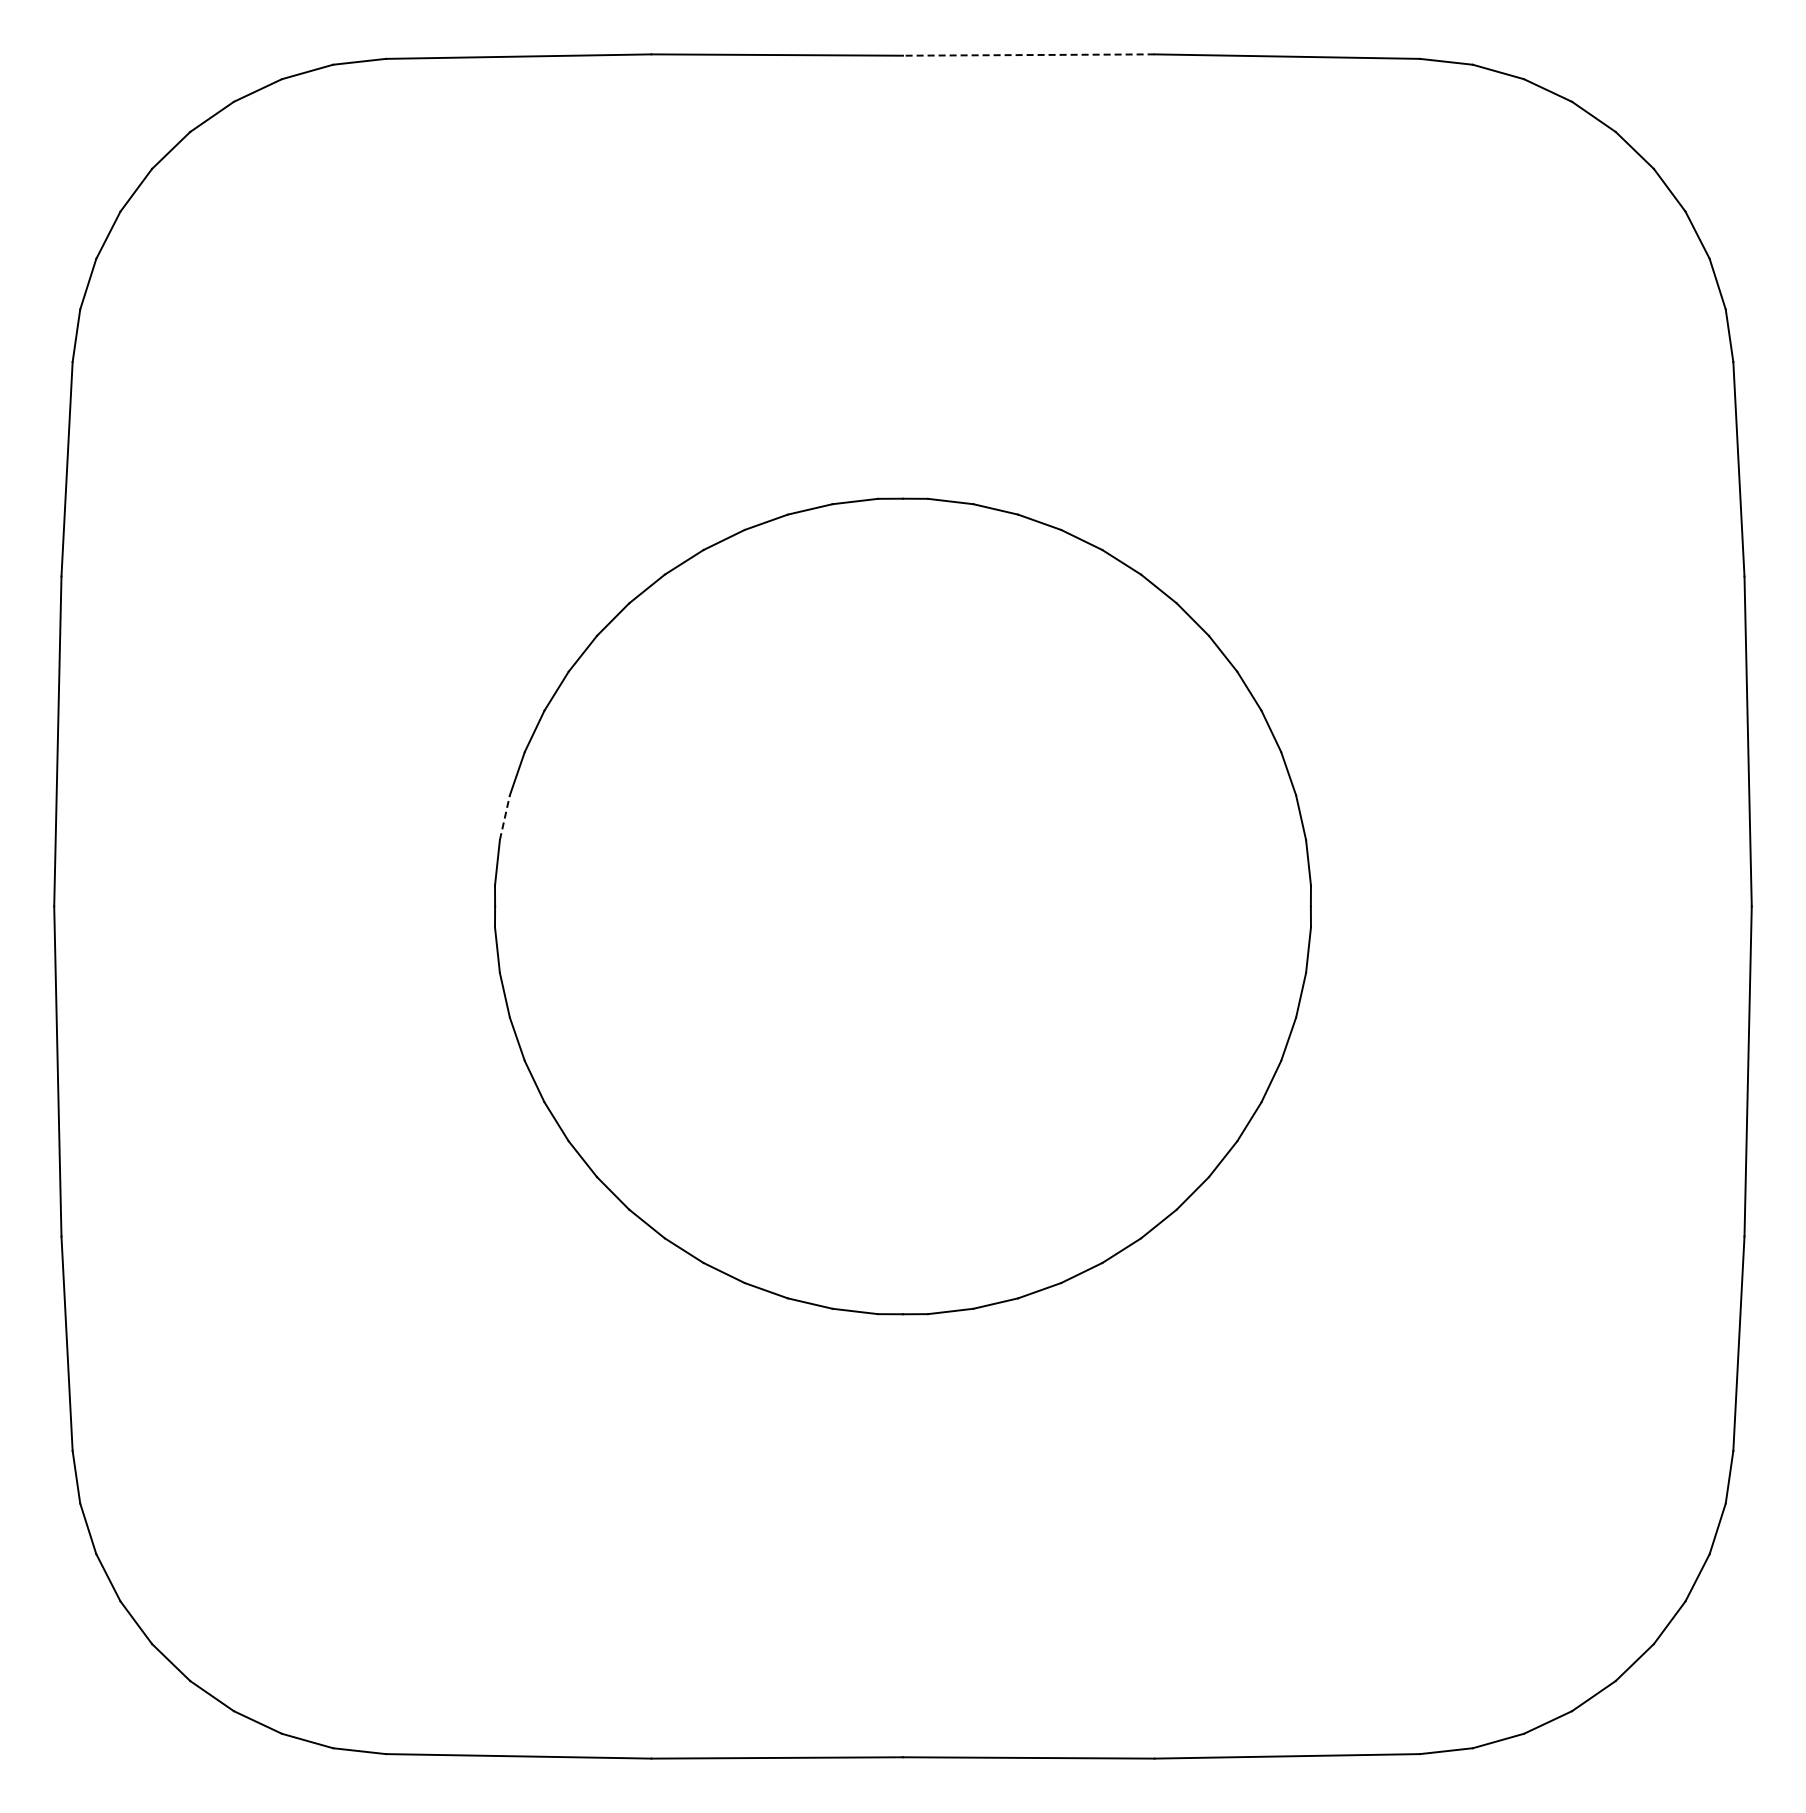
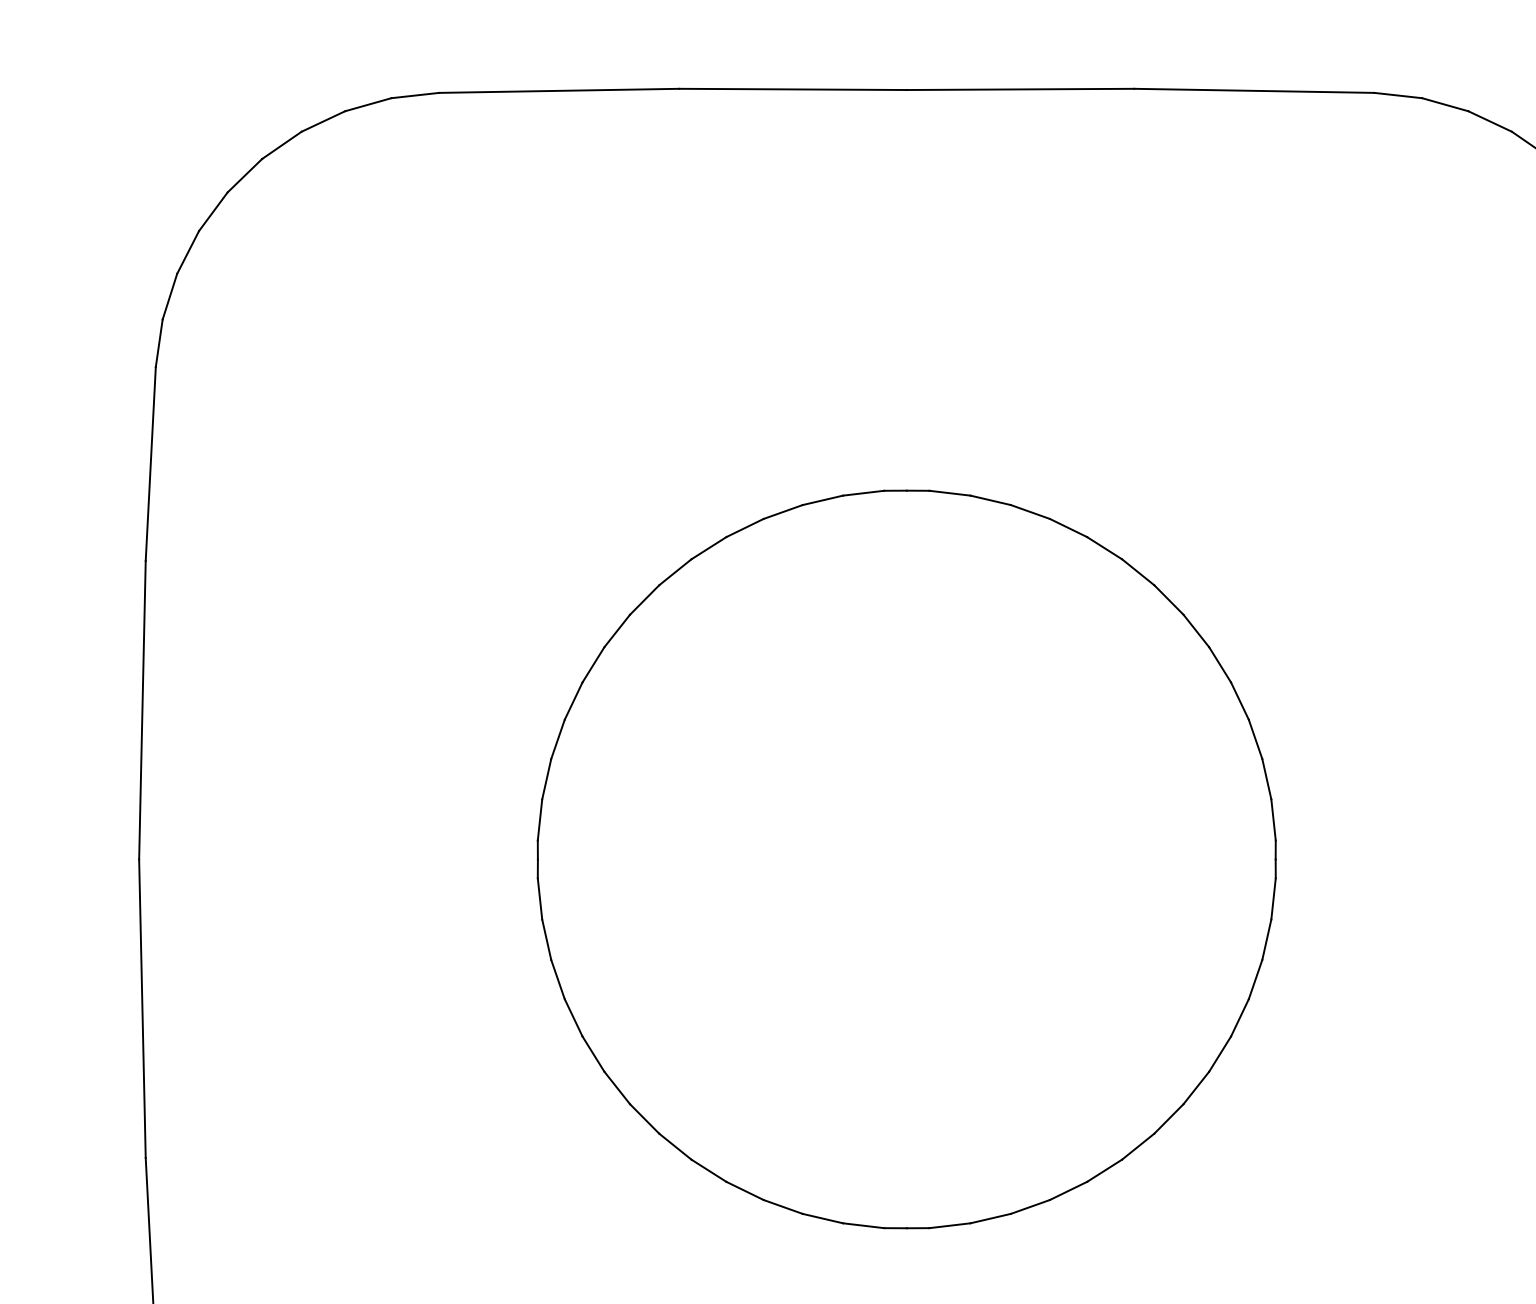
line: (1028, 55) -> (1020, 89), dashed -> solid
line: (504, 817) -> (546, 778), dashed -> solid

